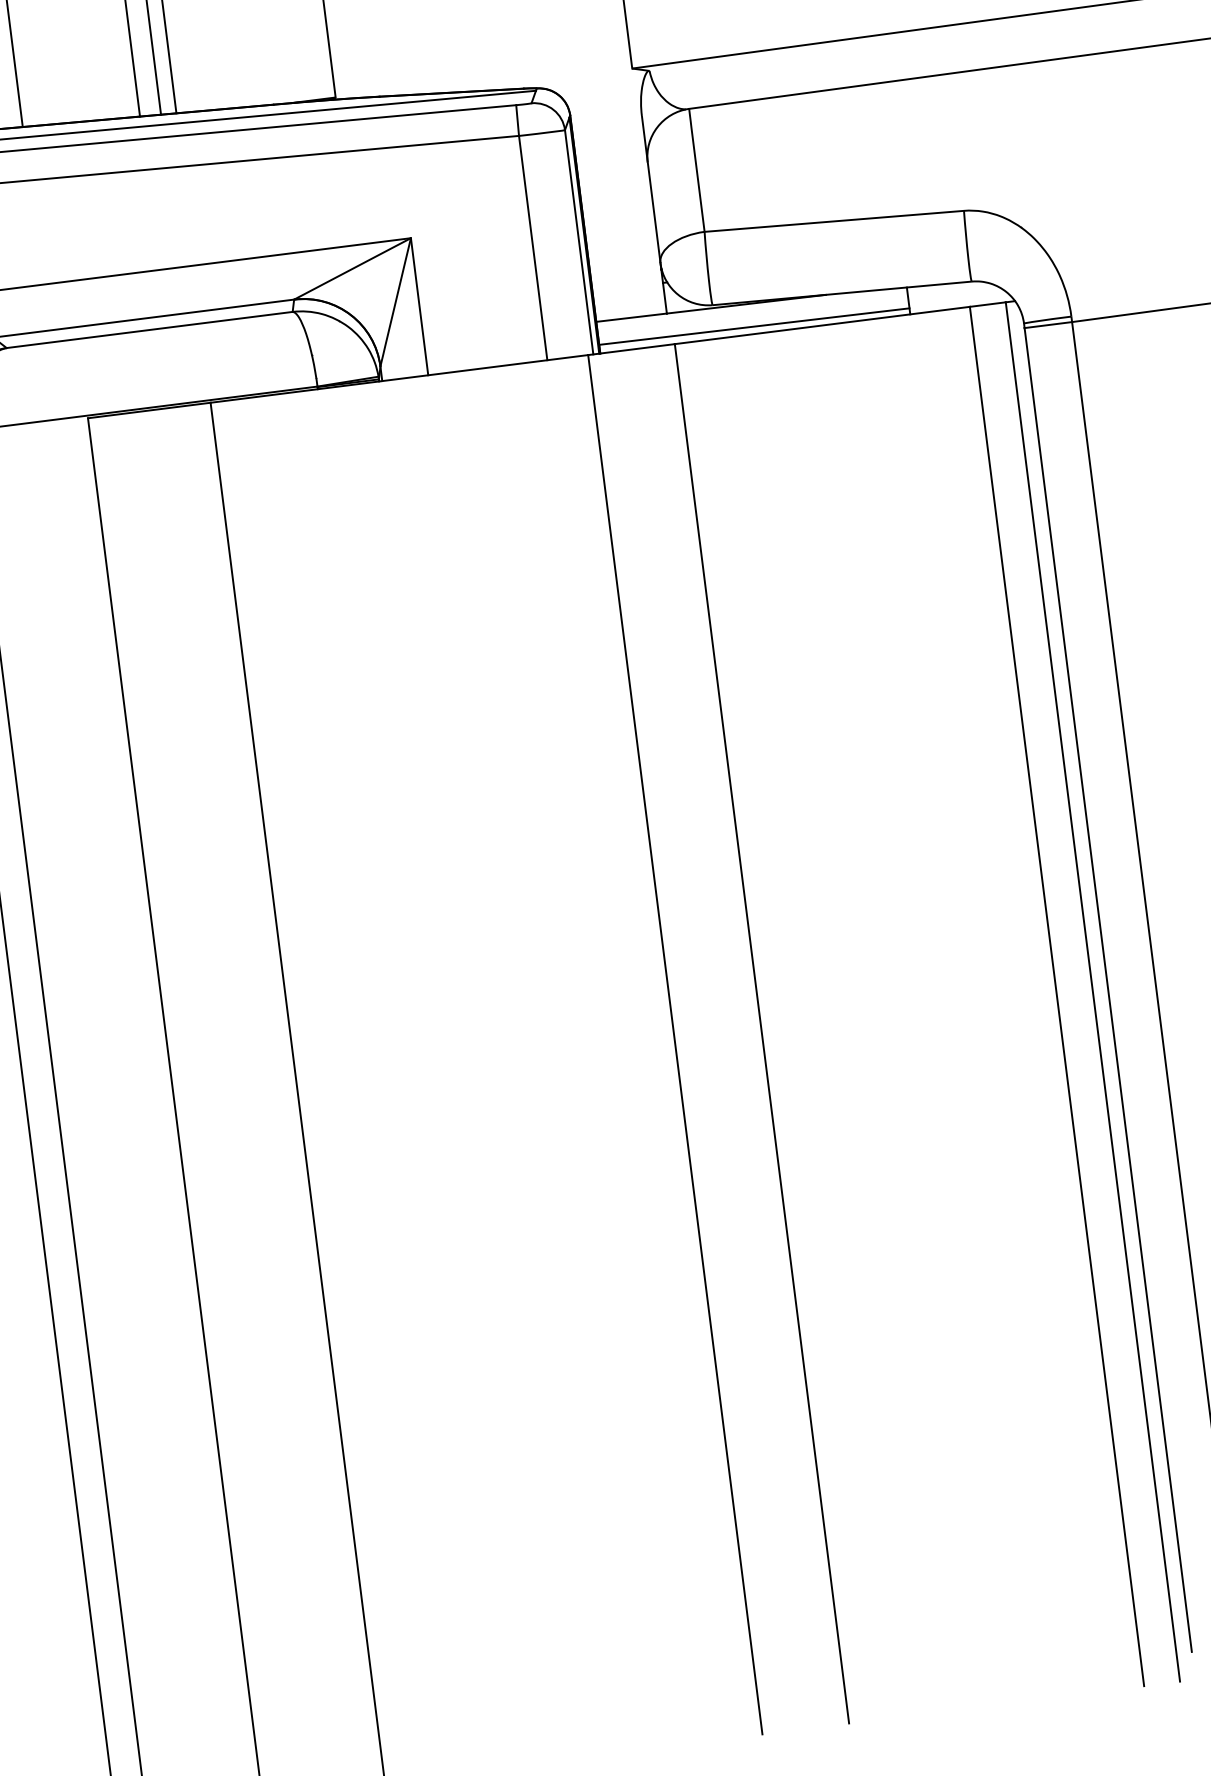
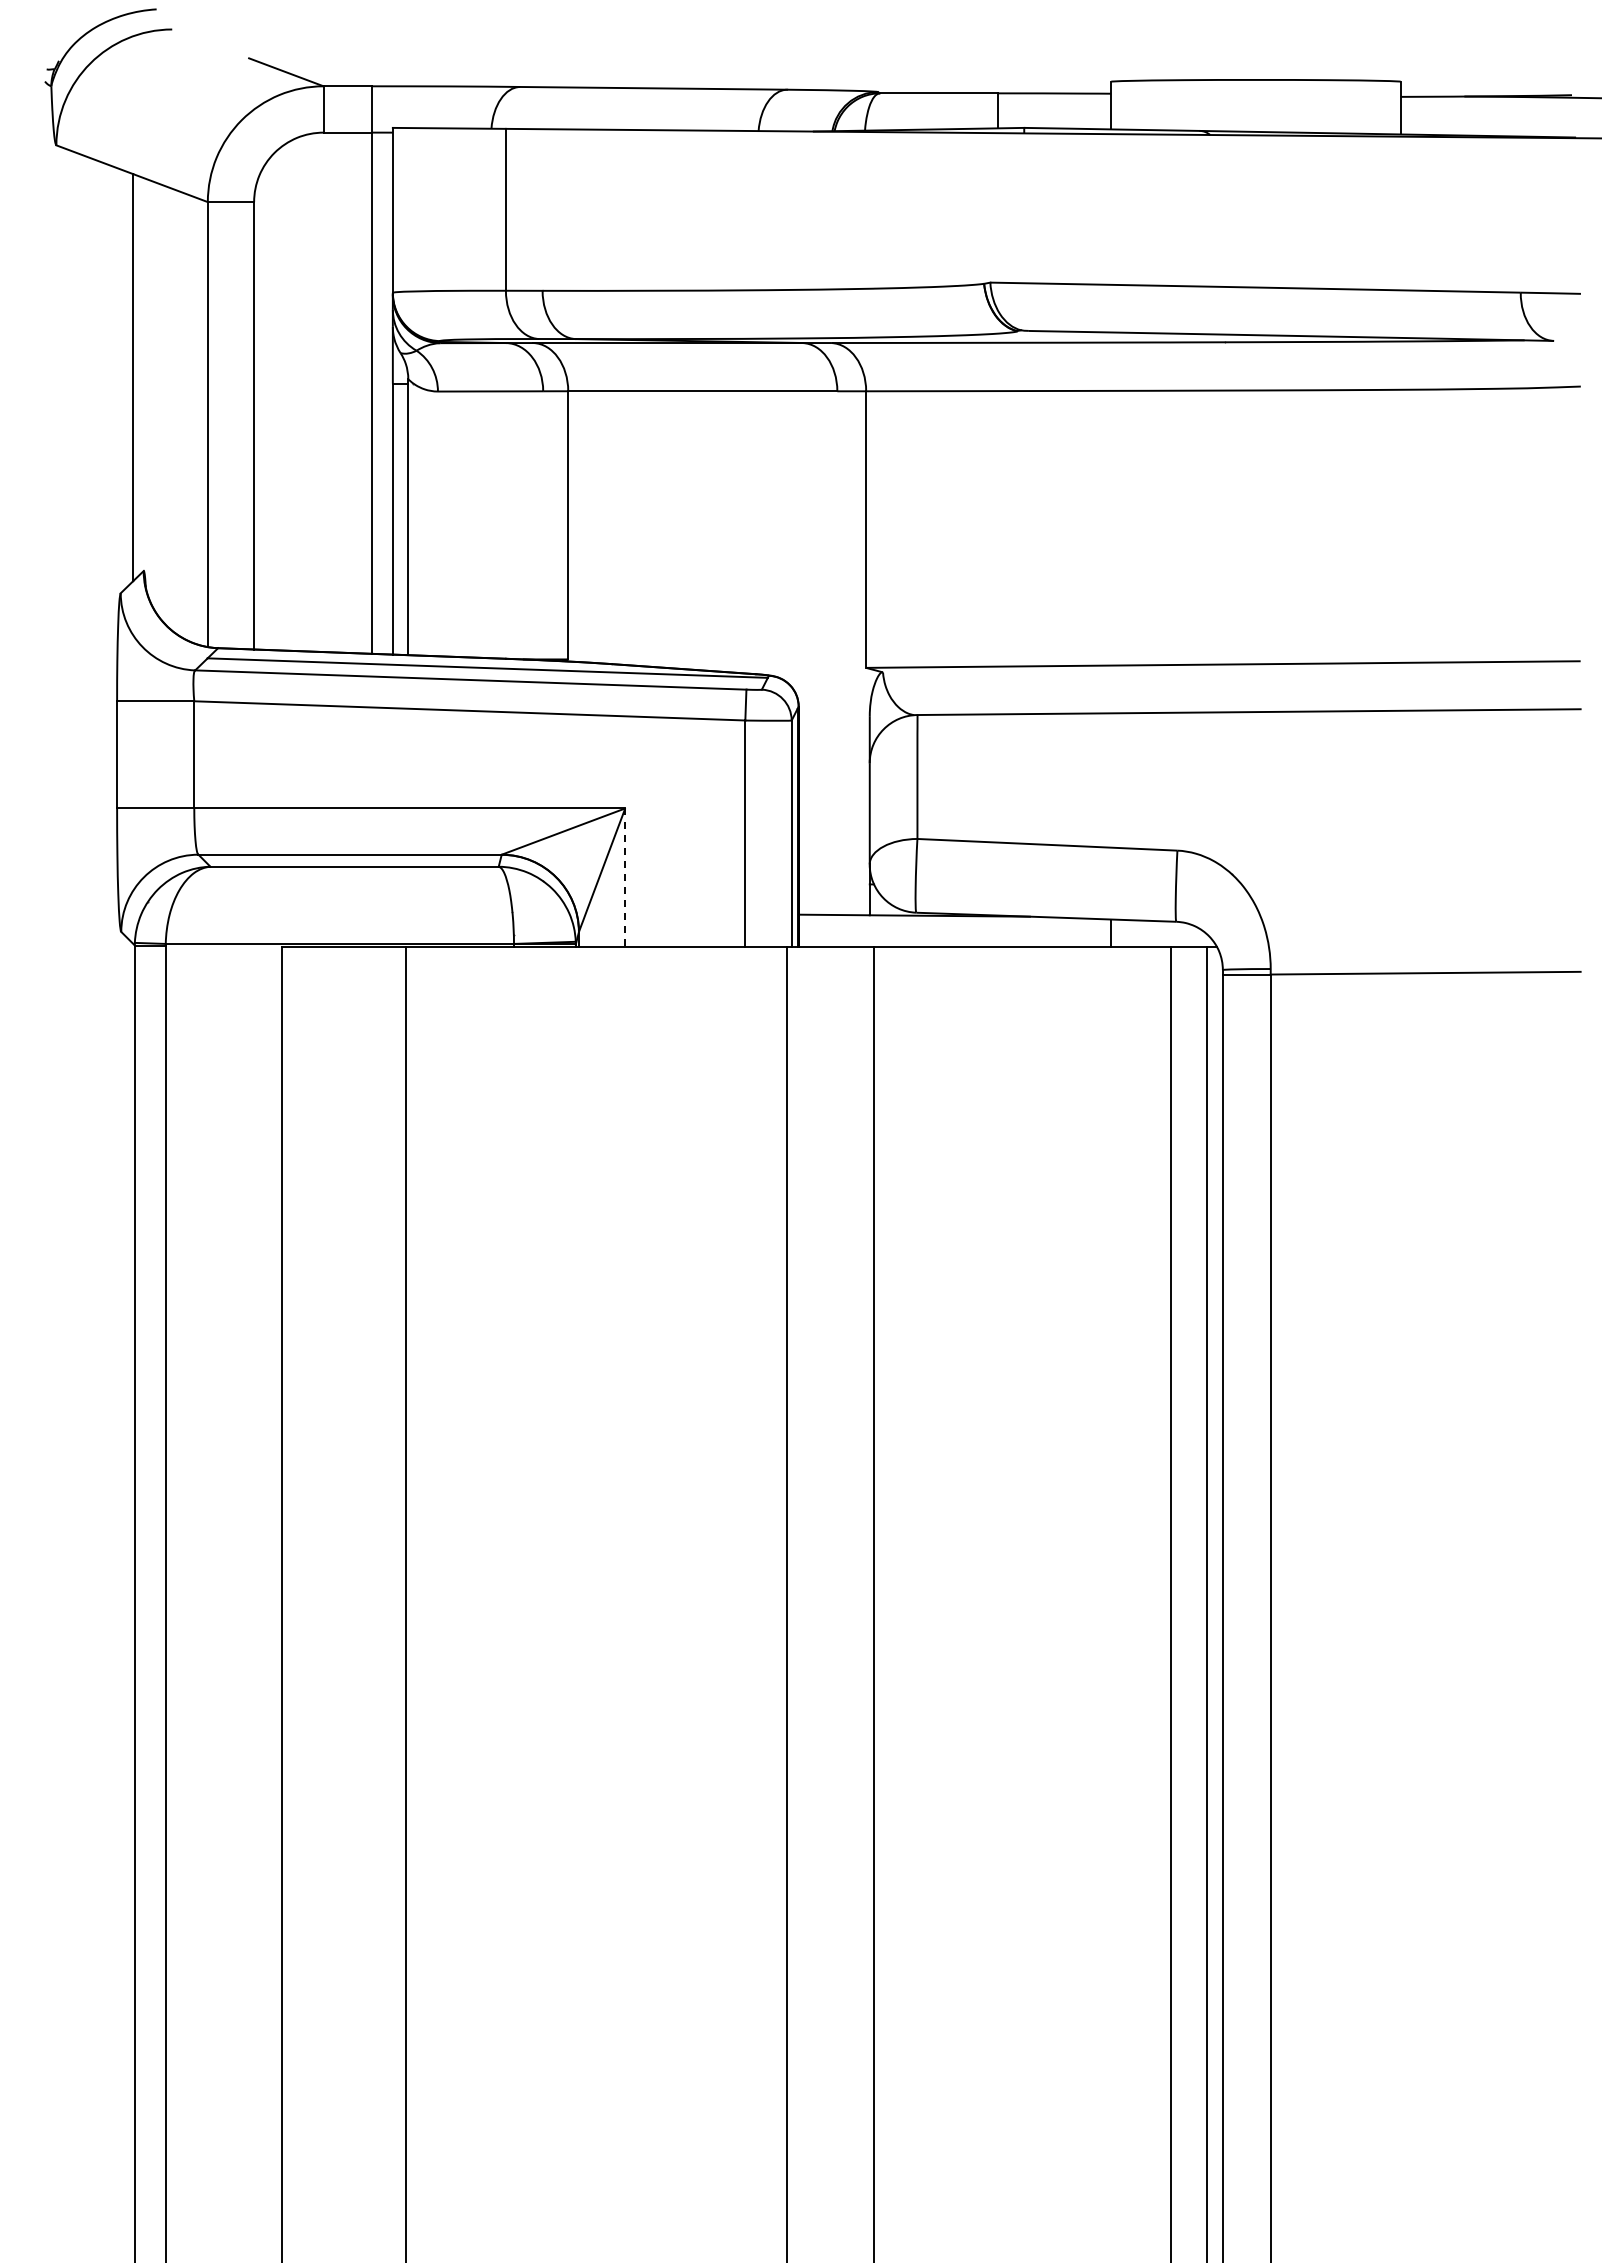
line: (419, 307) -> (625, 878), solid -> dashed
line: (753, 325) -> (954, 938), removed

